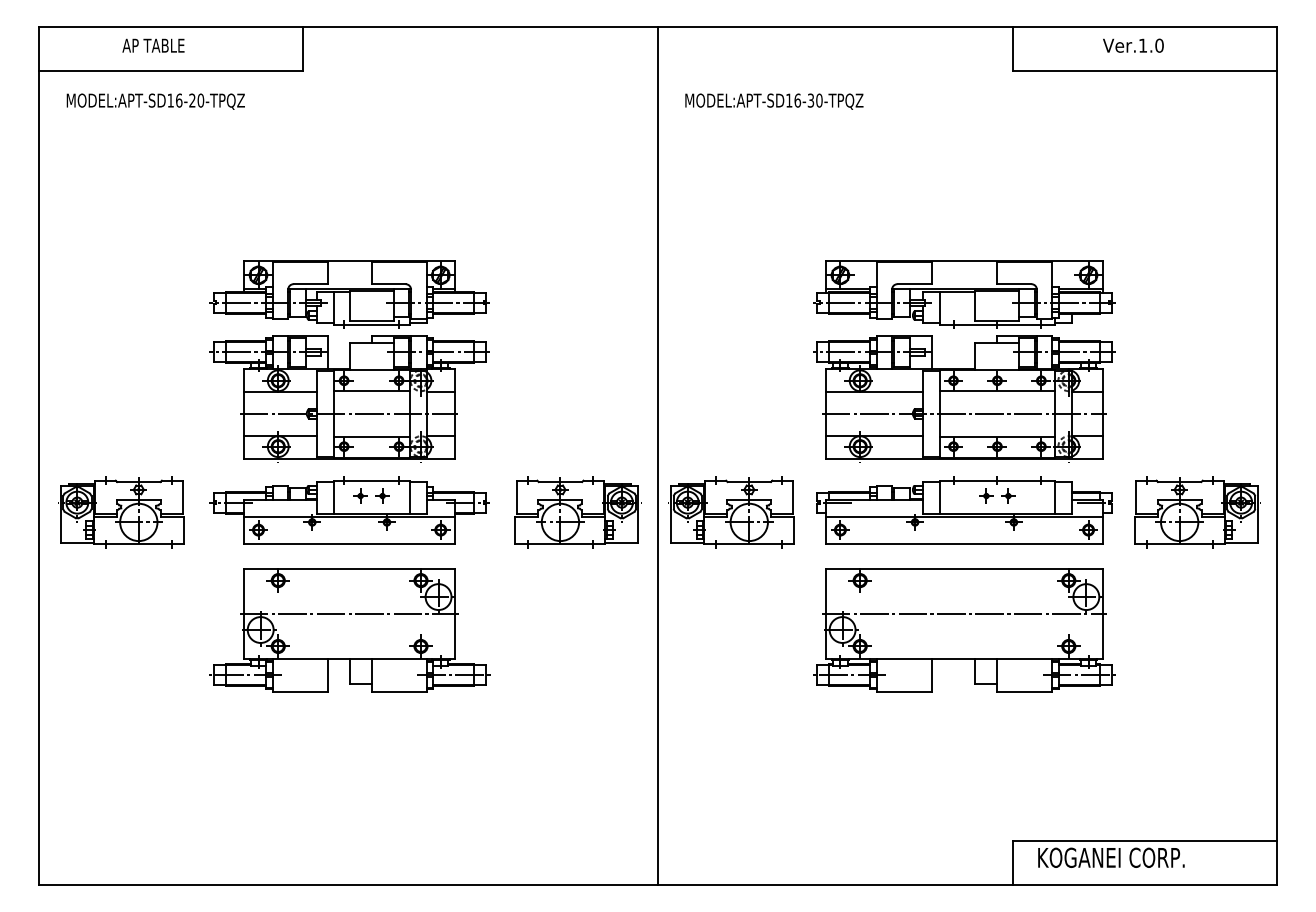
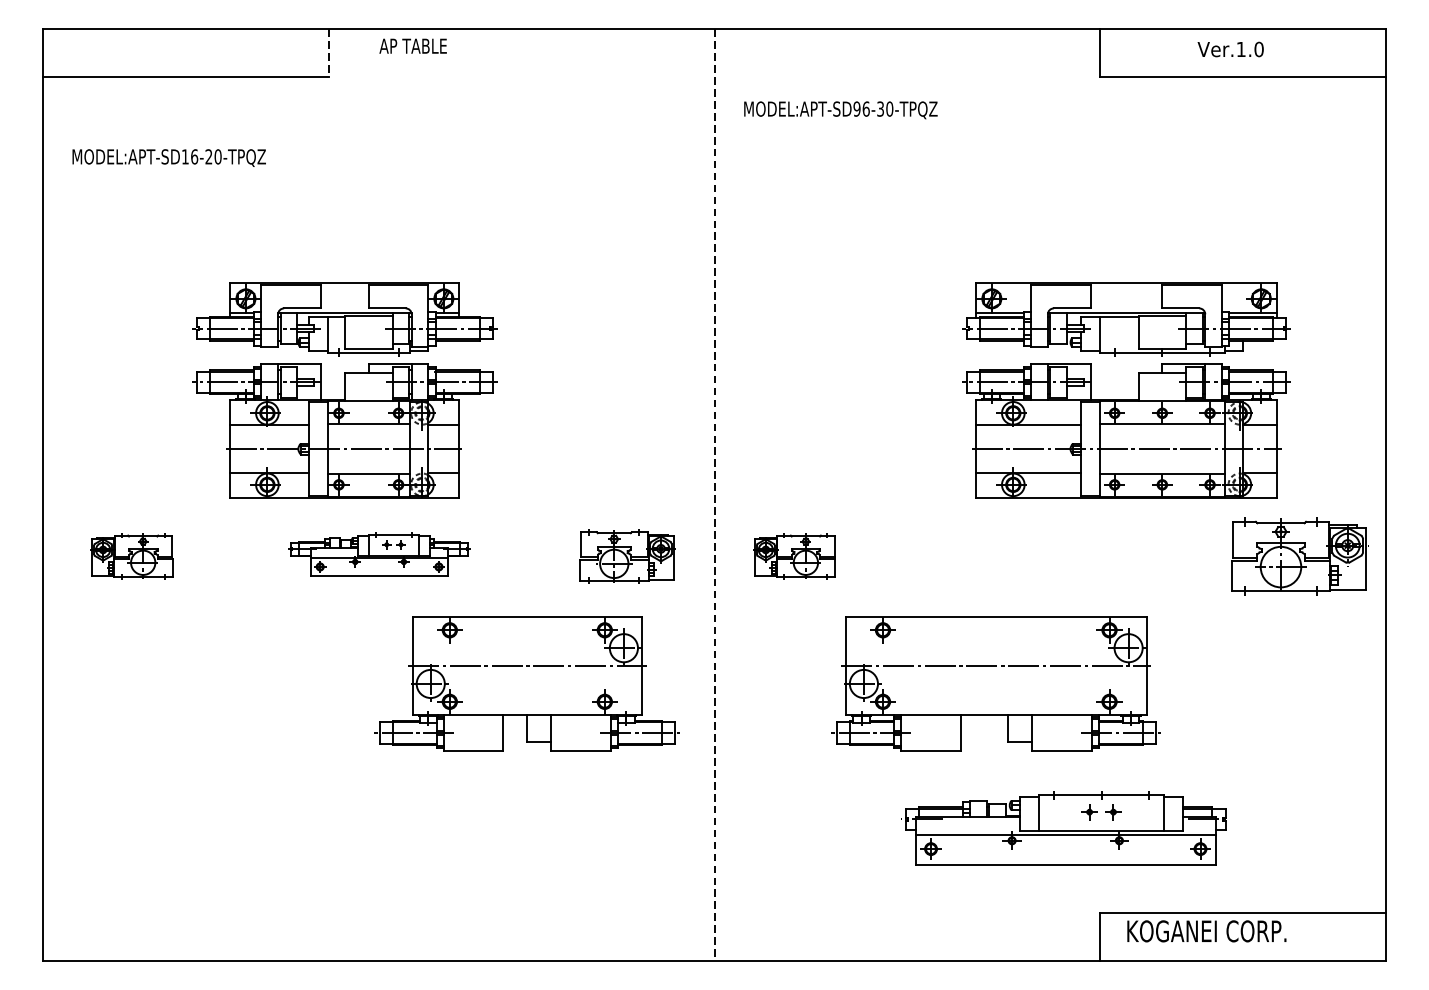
text: (153, 45) -> (413, 45), moved
line: (302, 49) -> (328, 53), solid -> dashed
text: (789, 100) -> (857, 108), MODEL:APT-SD16-30-TPQZ -> MODEL:APT-SD96-30-TPQZ
text: (155, 101) -> (168, 157), moved
part: (349, 361) -> (344, 392), moved
part: (964, 368) -> (1126, 399), moved
line: (657, 456) -> (713, 495), solid -> dashed
part: (349, 510) -> (379, 554), size x0.6
part: (964, 510) -> (1065, 827), moved
part: (121, 512) -> (131, 556), size x0.6
part: (577, 512) -> (627, 556), size x0.7
part: (731, 512) -> (794, 556), size x0.6
part: (349, 630) -> (527, 684), moved
part: (964, 630) -> (996, 684), moved

